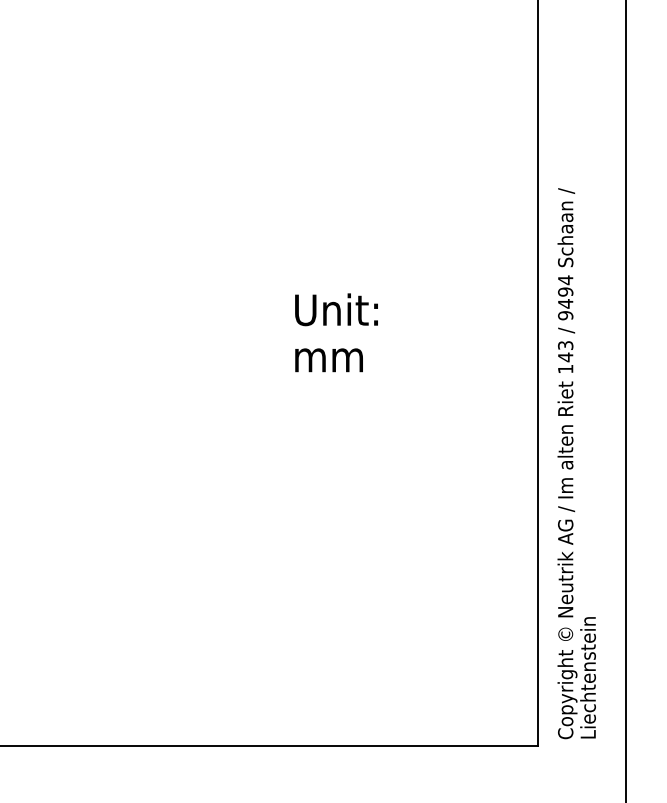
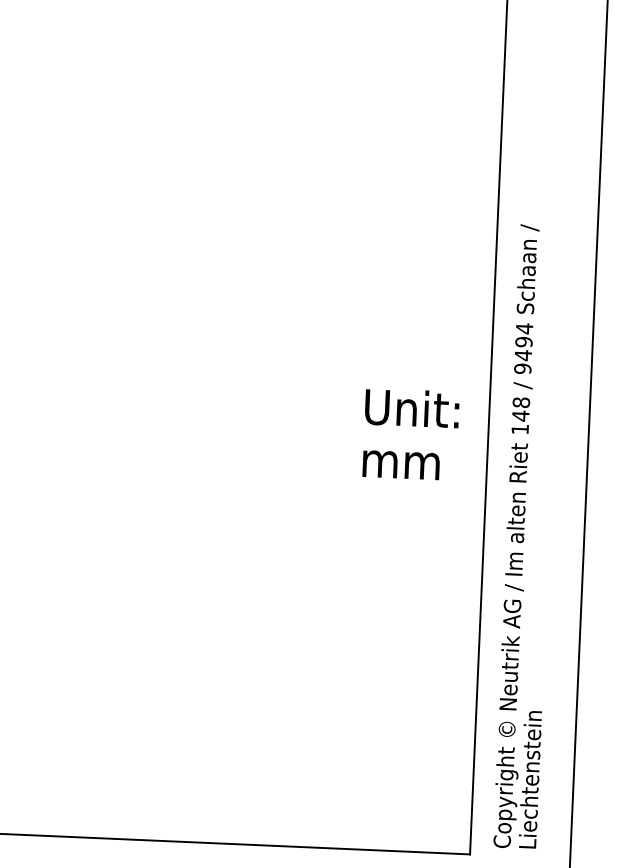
text: (336, 332) -> (410, 434), moved
text: (565, 345) -> (521, 402), 143 -> 148

